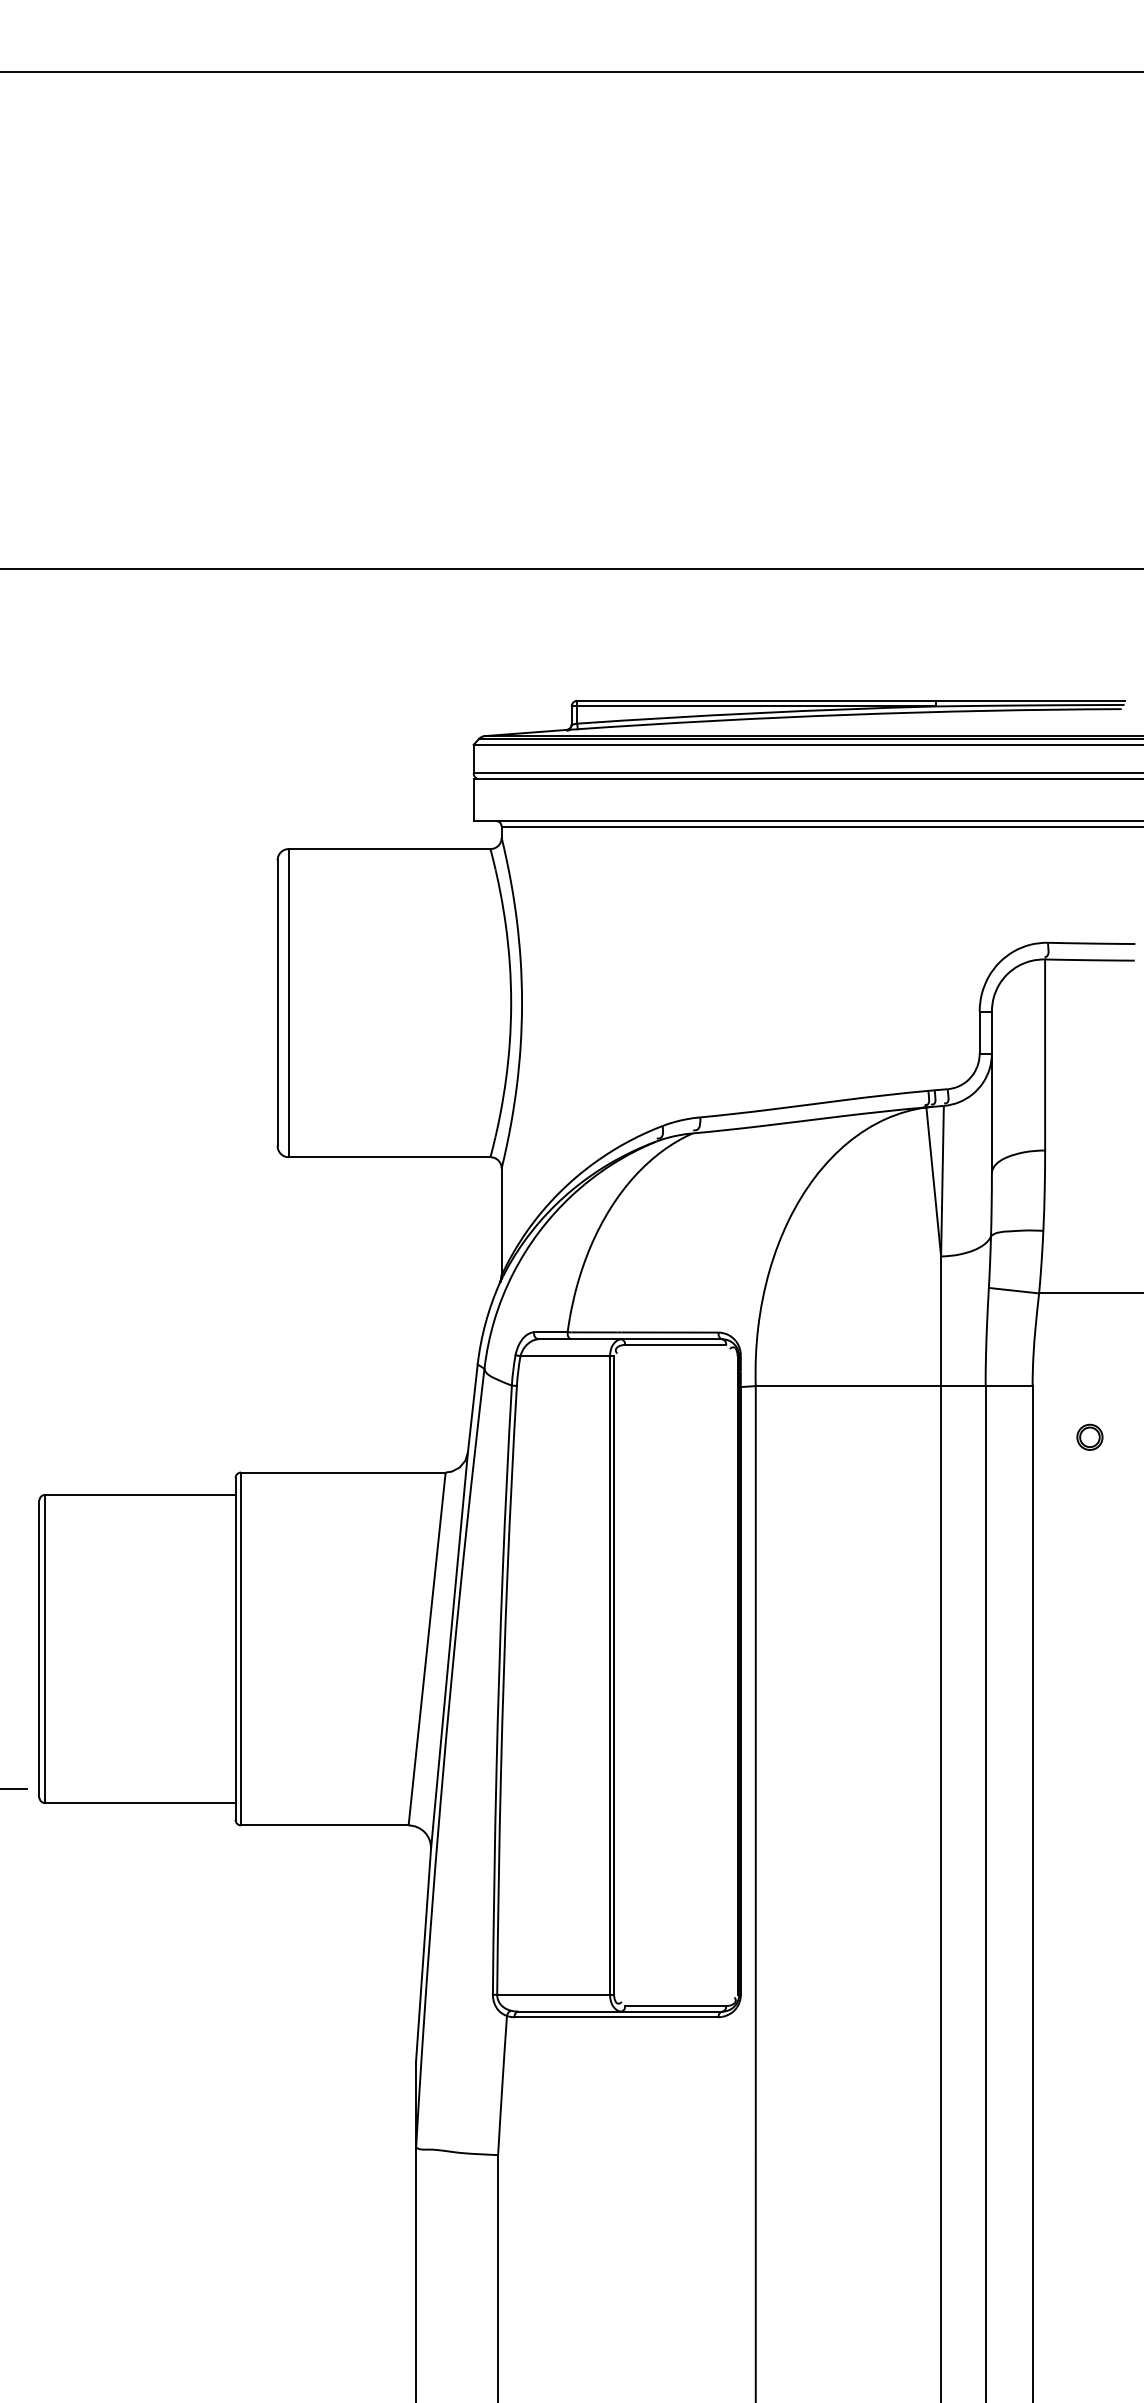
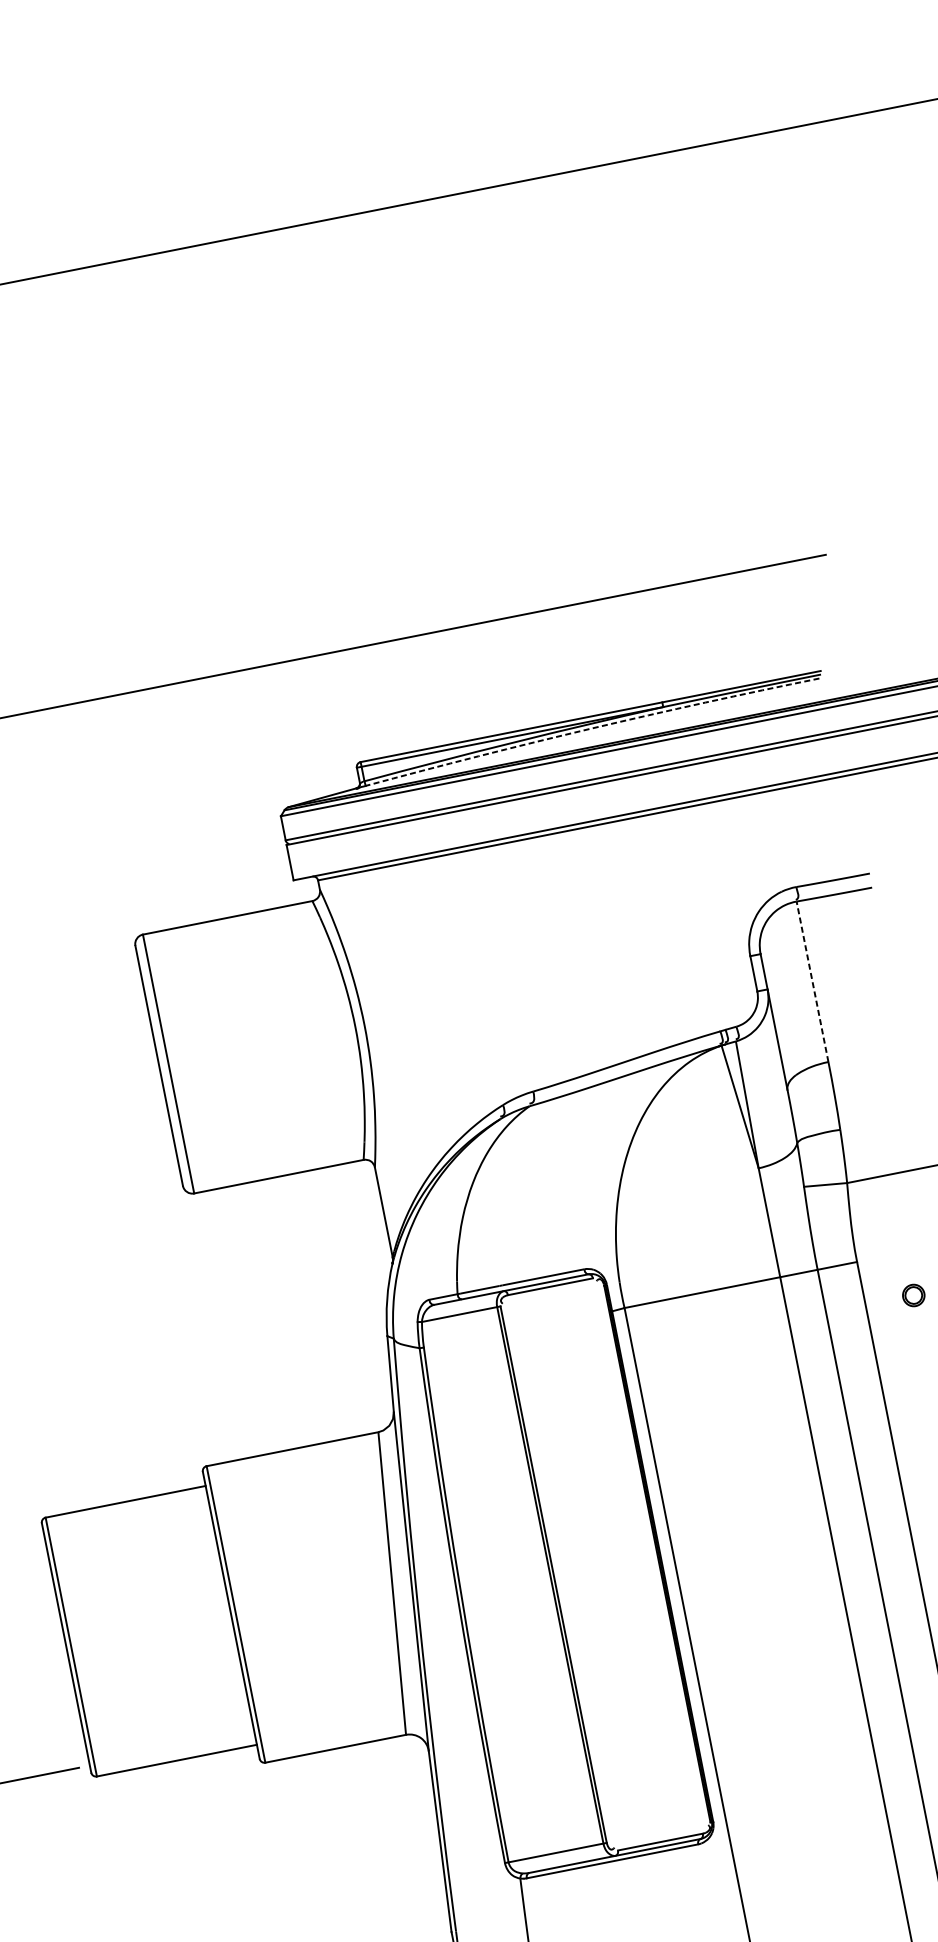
arc: (849, 714) -> (591, 728), solid -> dashed
line: (1045, 1055) -> (812, 982), solid -> dashed

